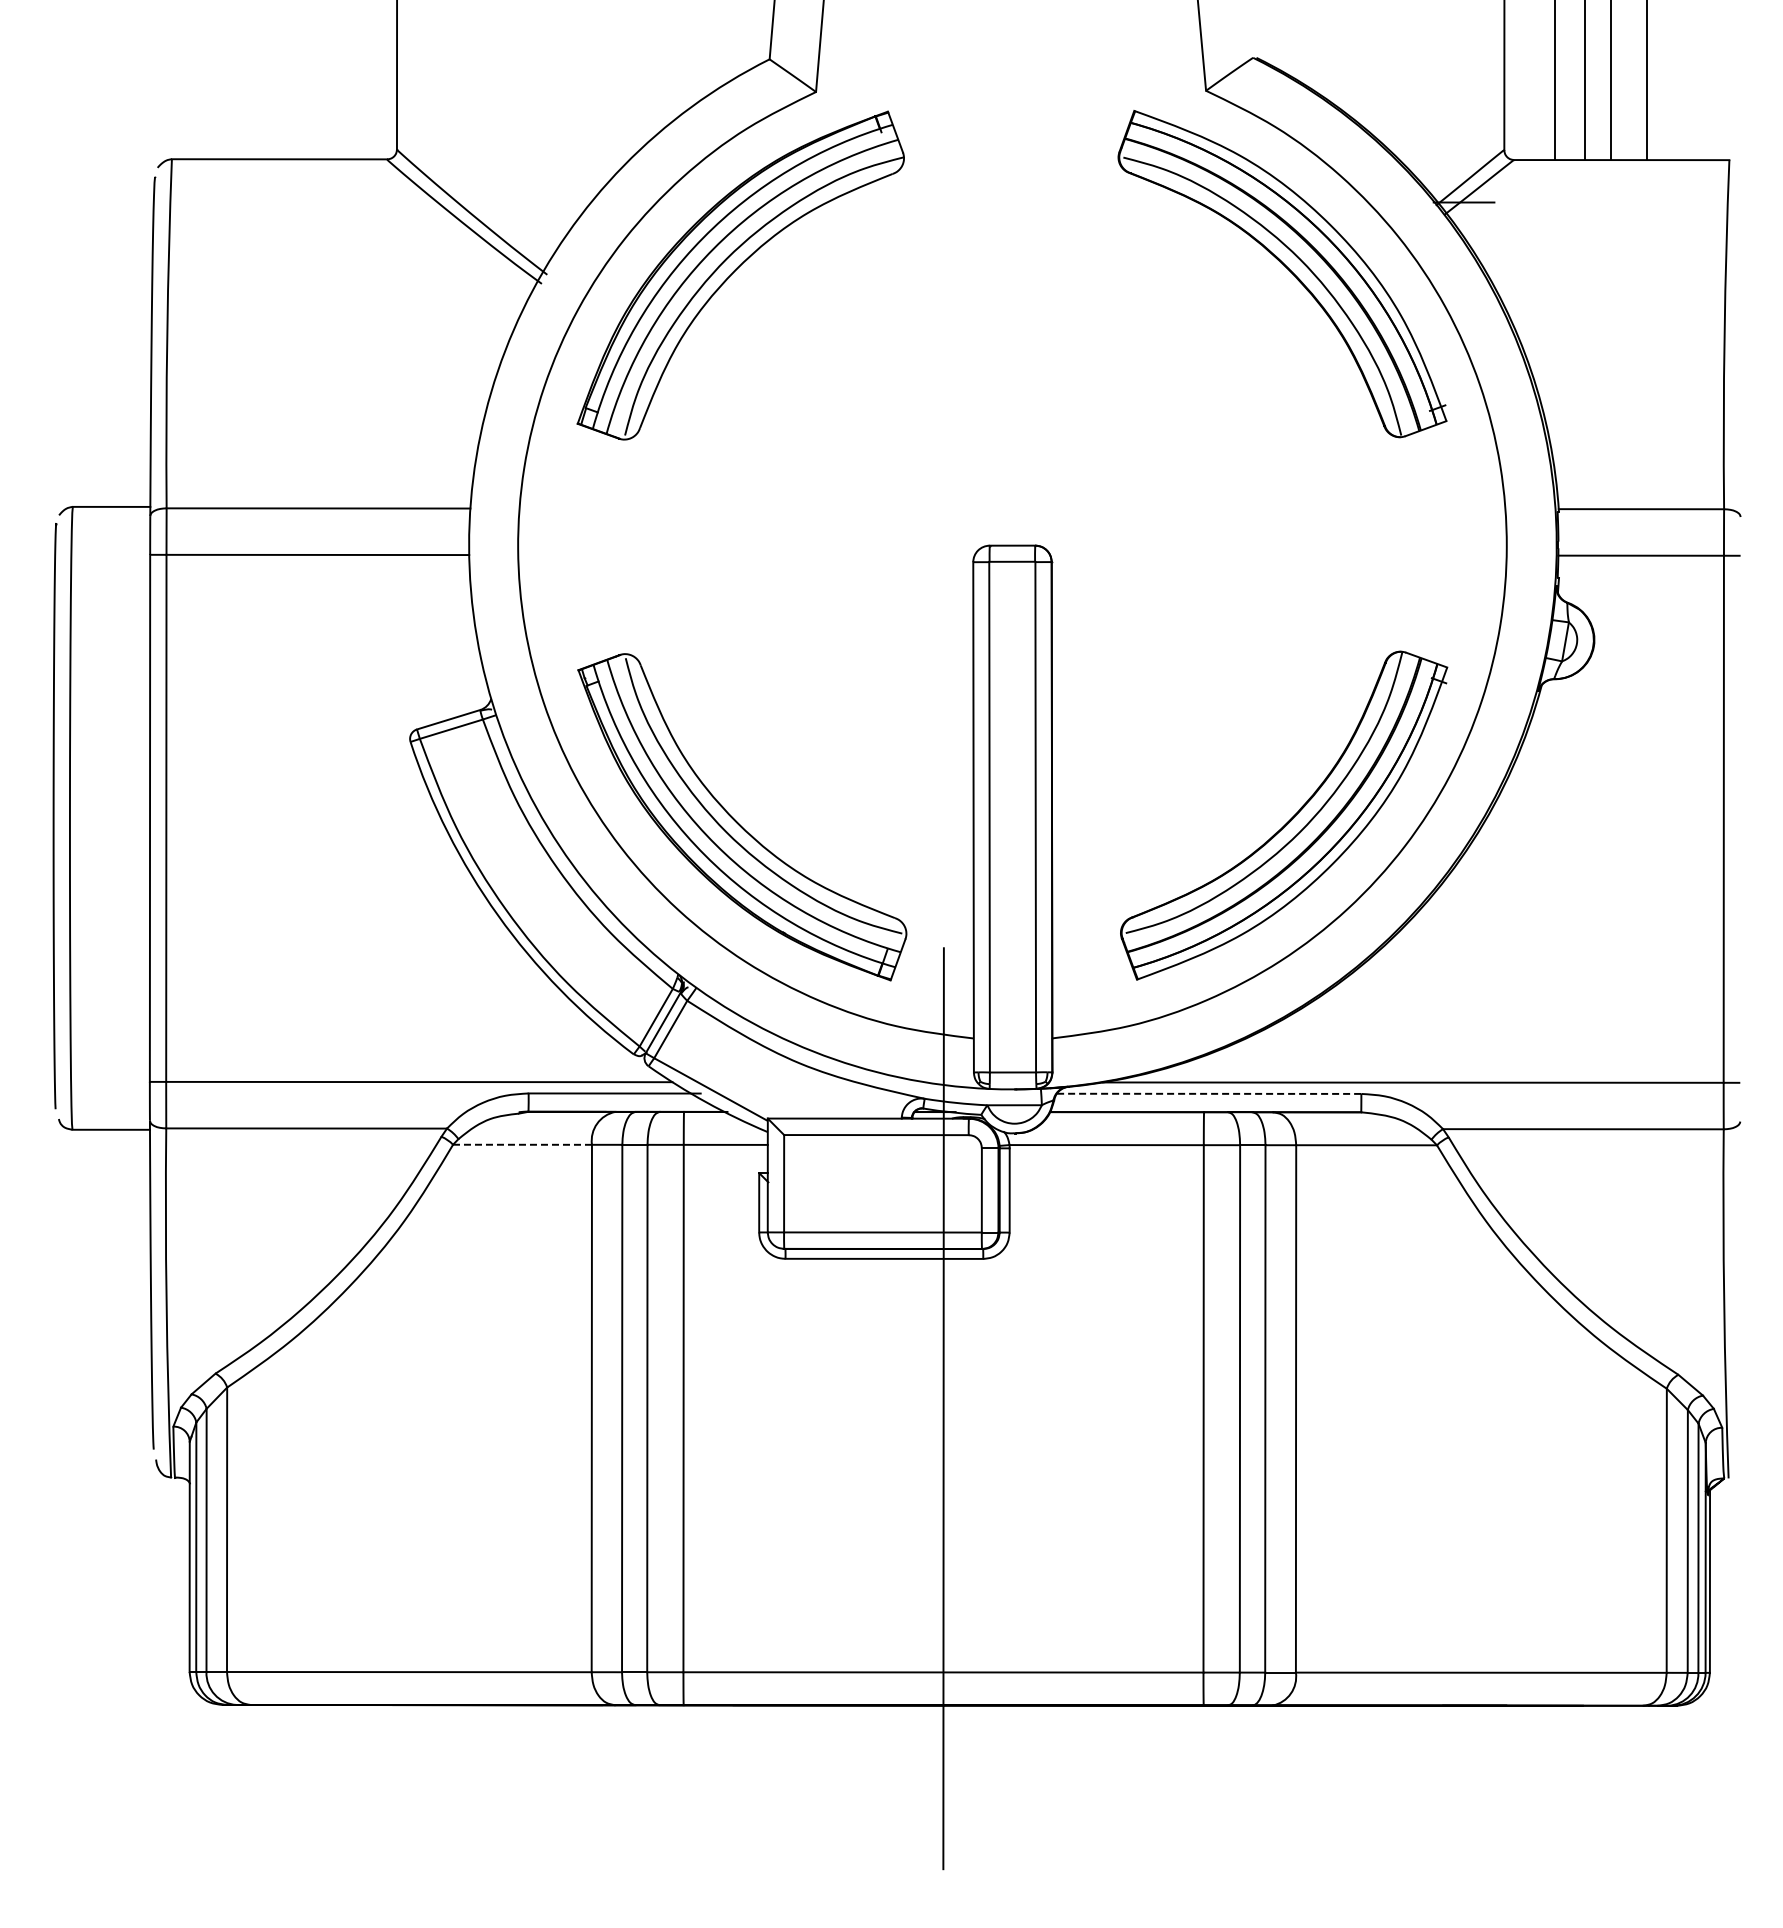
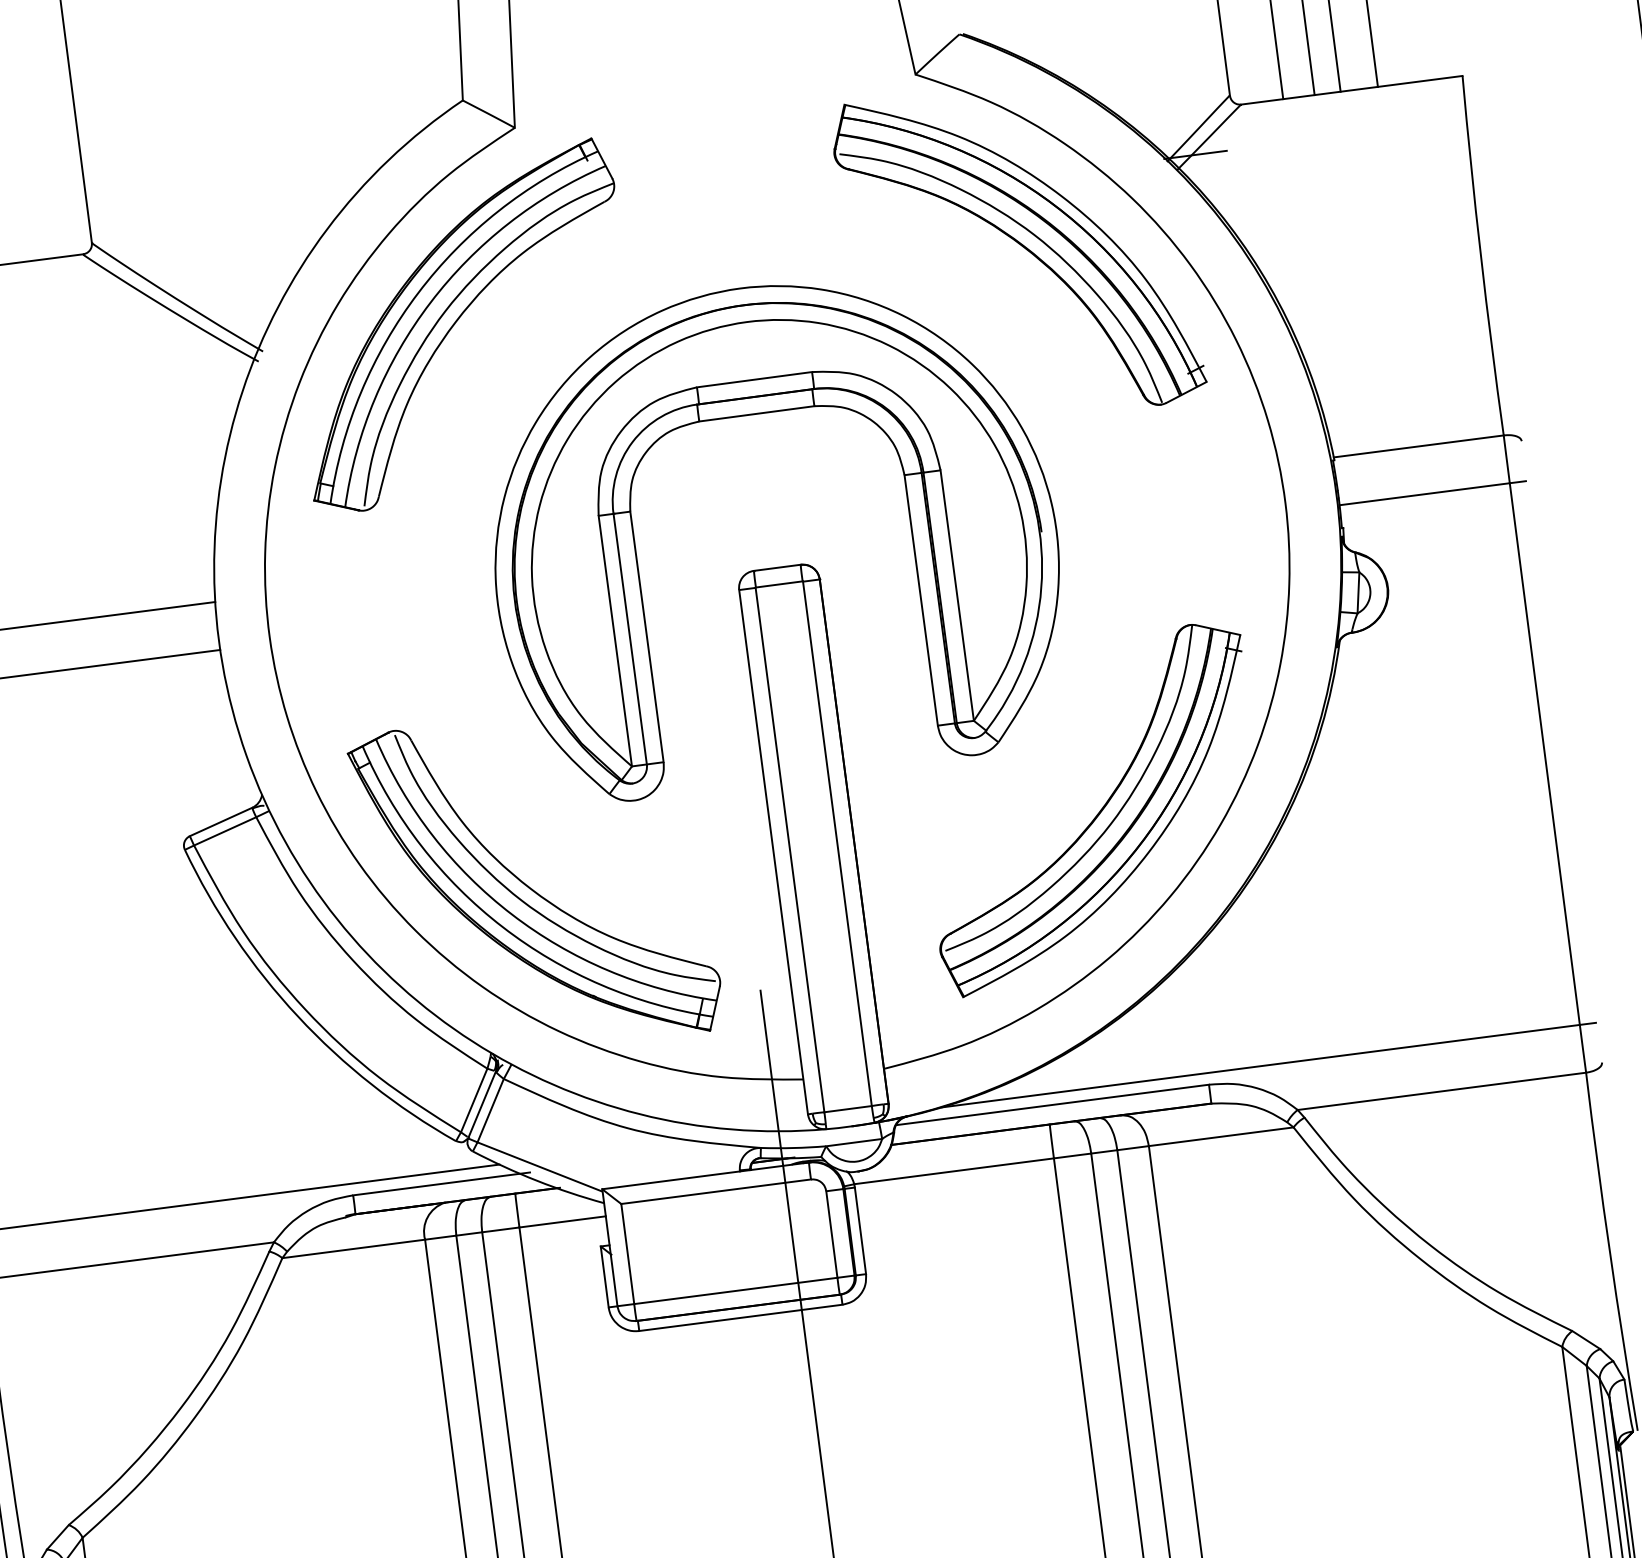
part: (1012, 396) -> (757, 414), added
line: (1209, 1093) -> (1052, 1104), dashed -> solid
line: (522, 1144) -> (353, 1248), dashed -> solid

